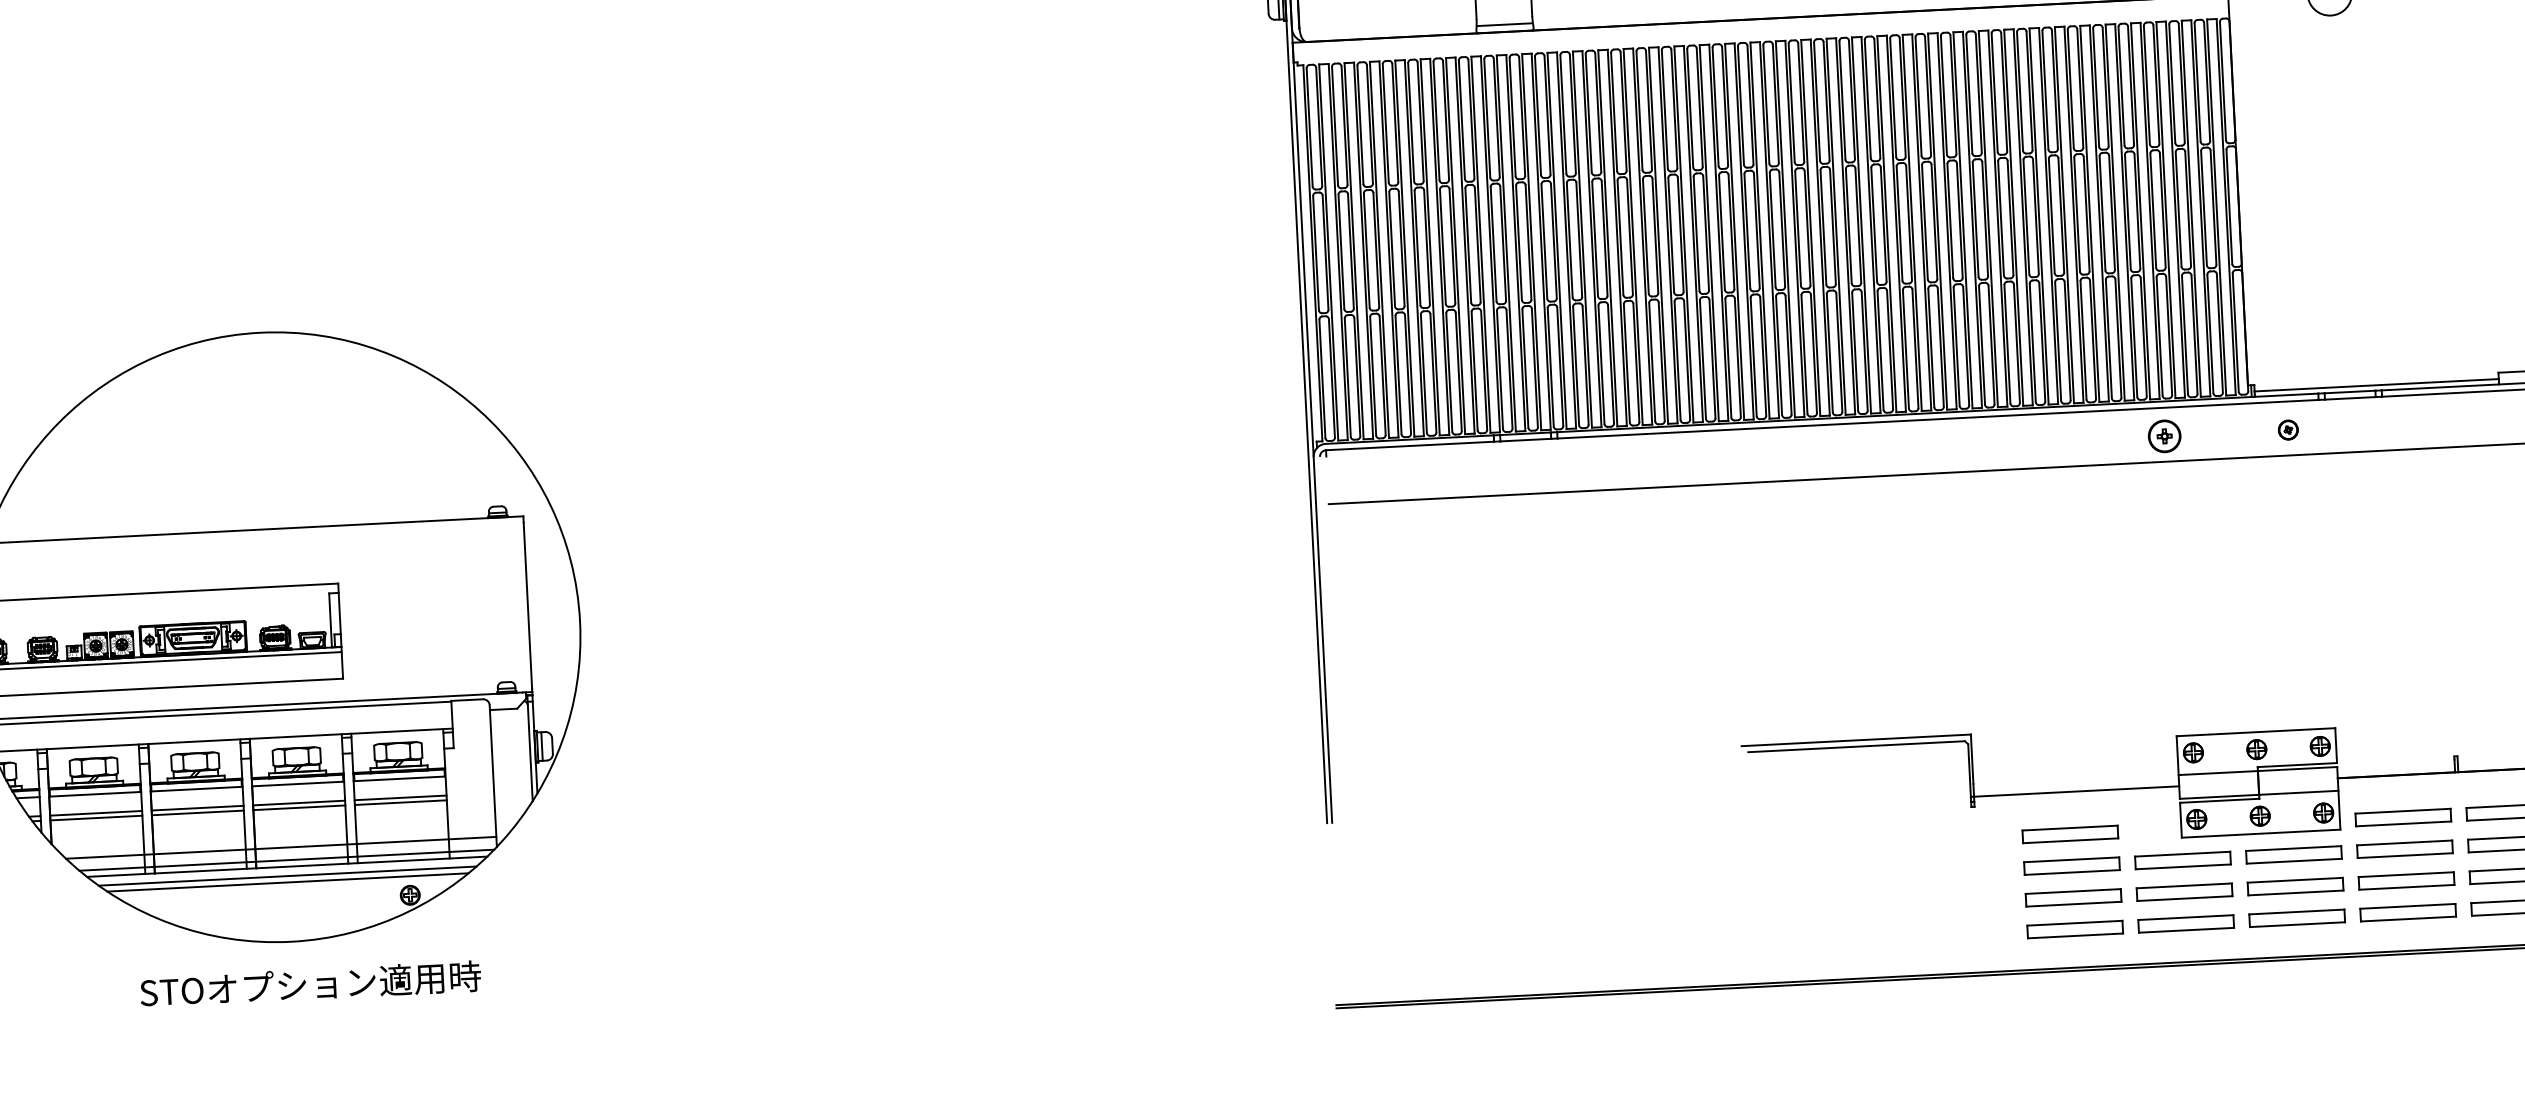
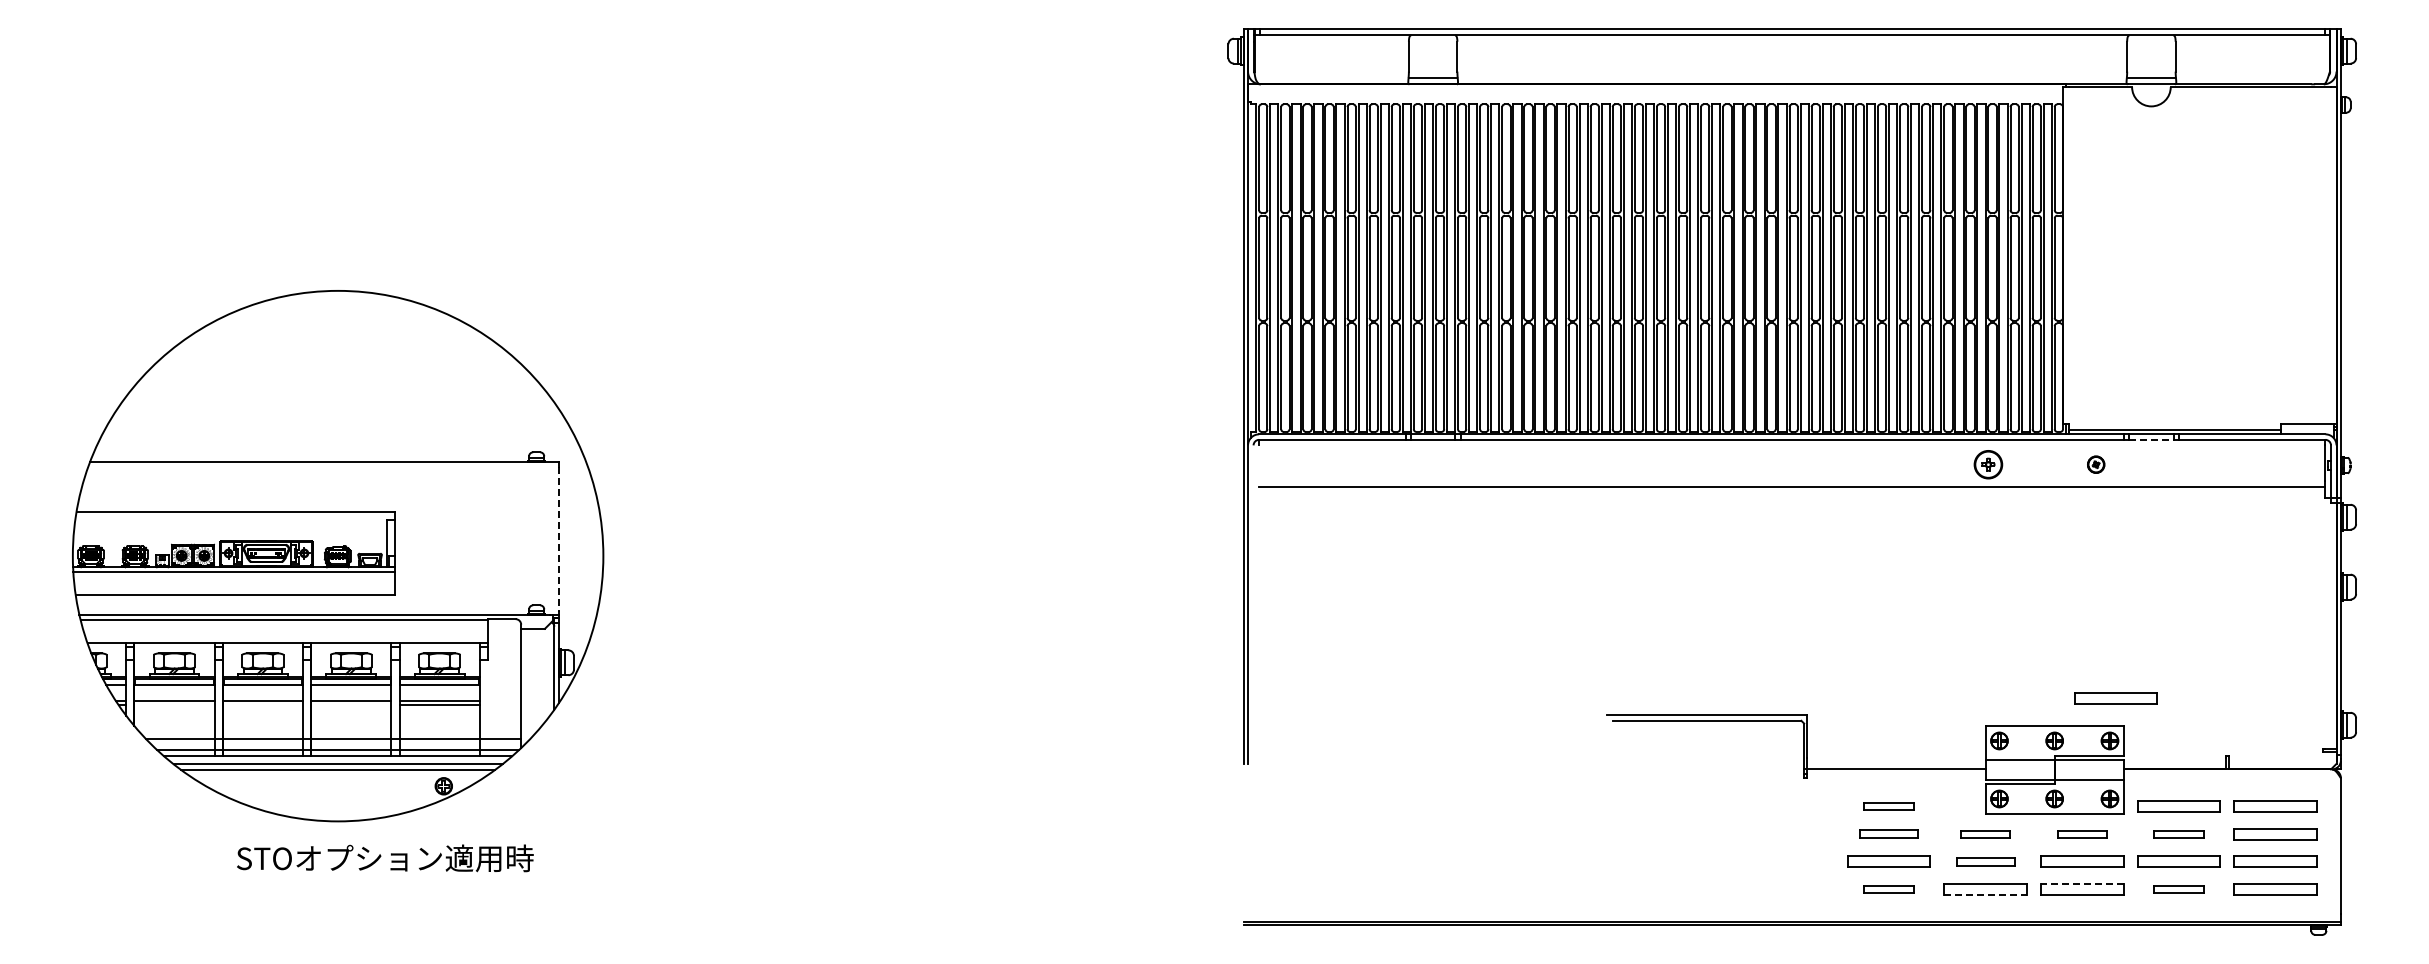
line: (2350, 397) -> (2151, 439), solid -> dashed
line: (527, 606) -> (558, 540), solid -> dashed
part: (2324, 697) -> (2115, 698), added
line: (299, 807) -> (351, 705), removed
line: (197, 813) -> (262, 705), removed
line: (96, 818) -> (174, 705), removed
part: (2069, 834) -> (1888, 806), size x0.6
part: (2404, 849) -> (2178, 834), size x0.6
part: (2294, 855) -> (2082, 834), size x0.6
part: (2182, 861) -> (1985, 834), size x0.6
part: (2071, 866) -> (1888, 834), size x0.7
part: (2184, 892) -> (1985, 861), size x0.7
line: (2295, 911) -> (2081, 883), solid -> dashed
part: (2407, 912) -> (2178, 889), size x0.6
part: (2074, 929) -> (1888, 889), size x0.6
line: (2187, 929) -> (1986, 894), solid -> dashed
text: (310, 984) -> (385, 858), moved

